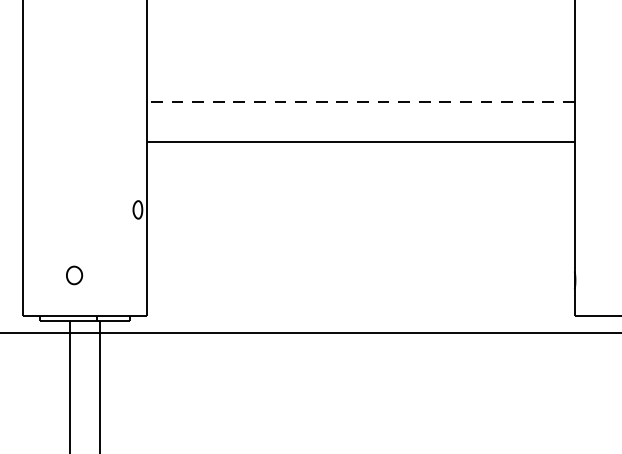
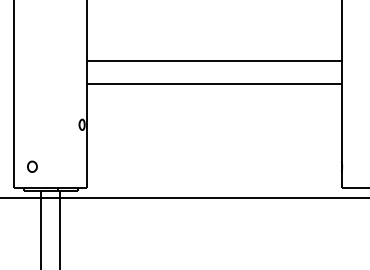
line: (360, 101) -> (214, 60), dashed -> solid
part: (74, 274) -> (32, 166), moved

